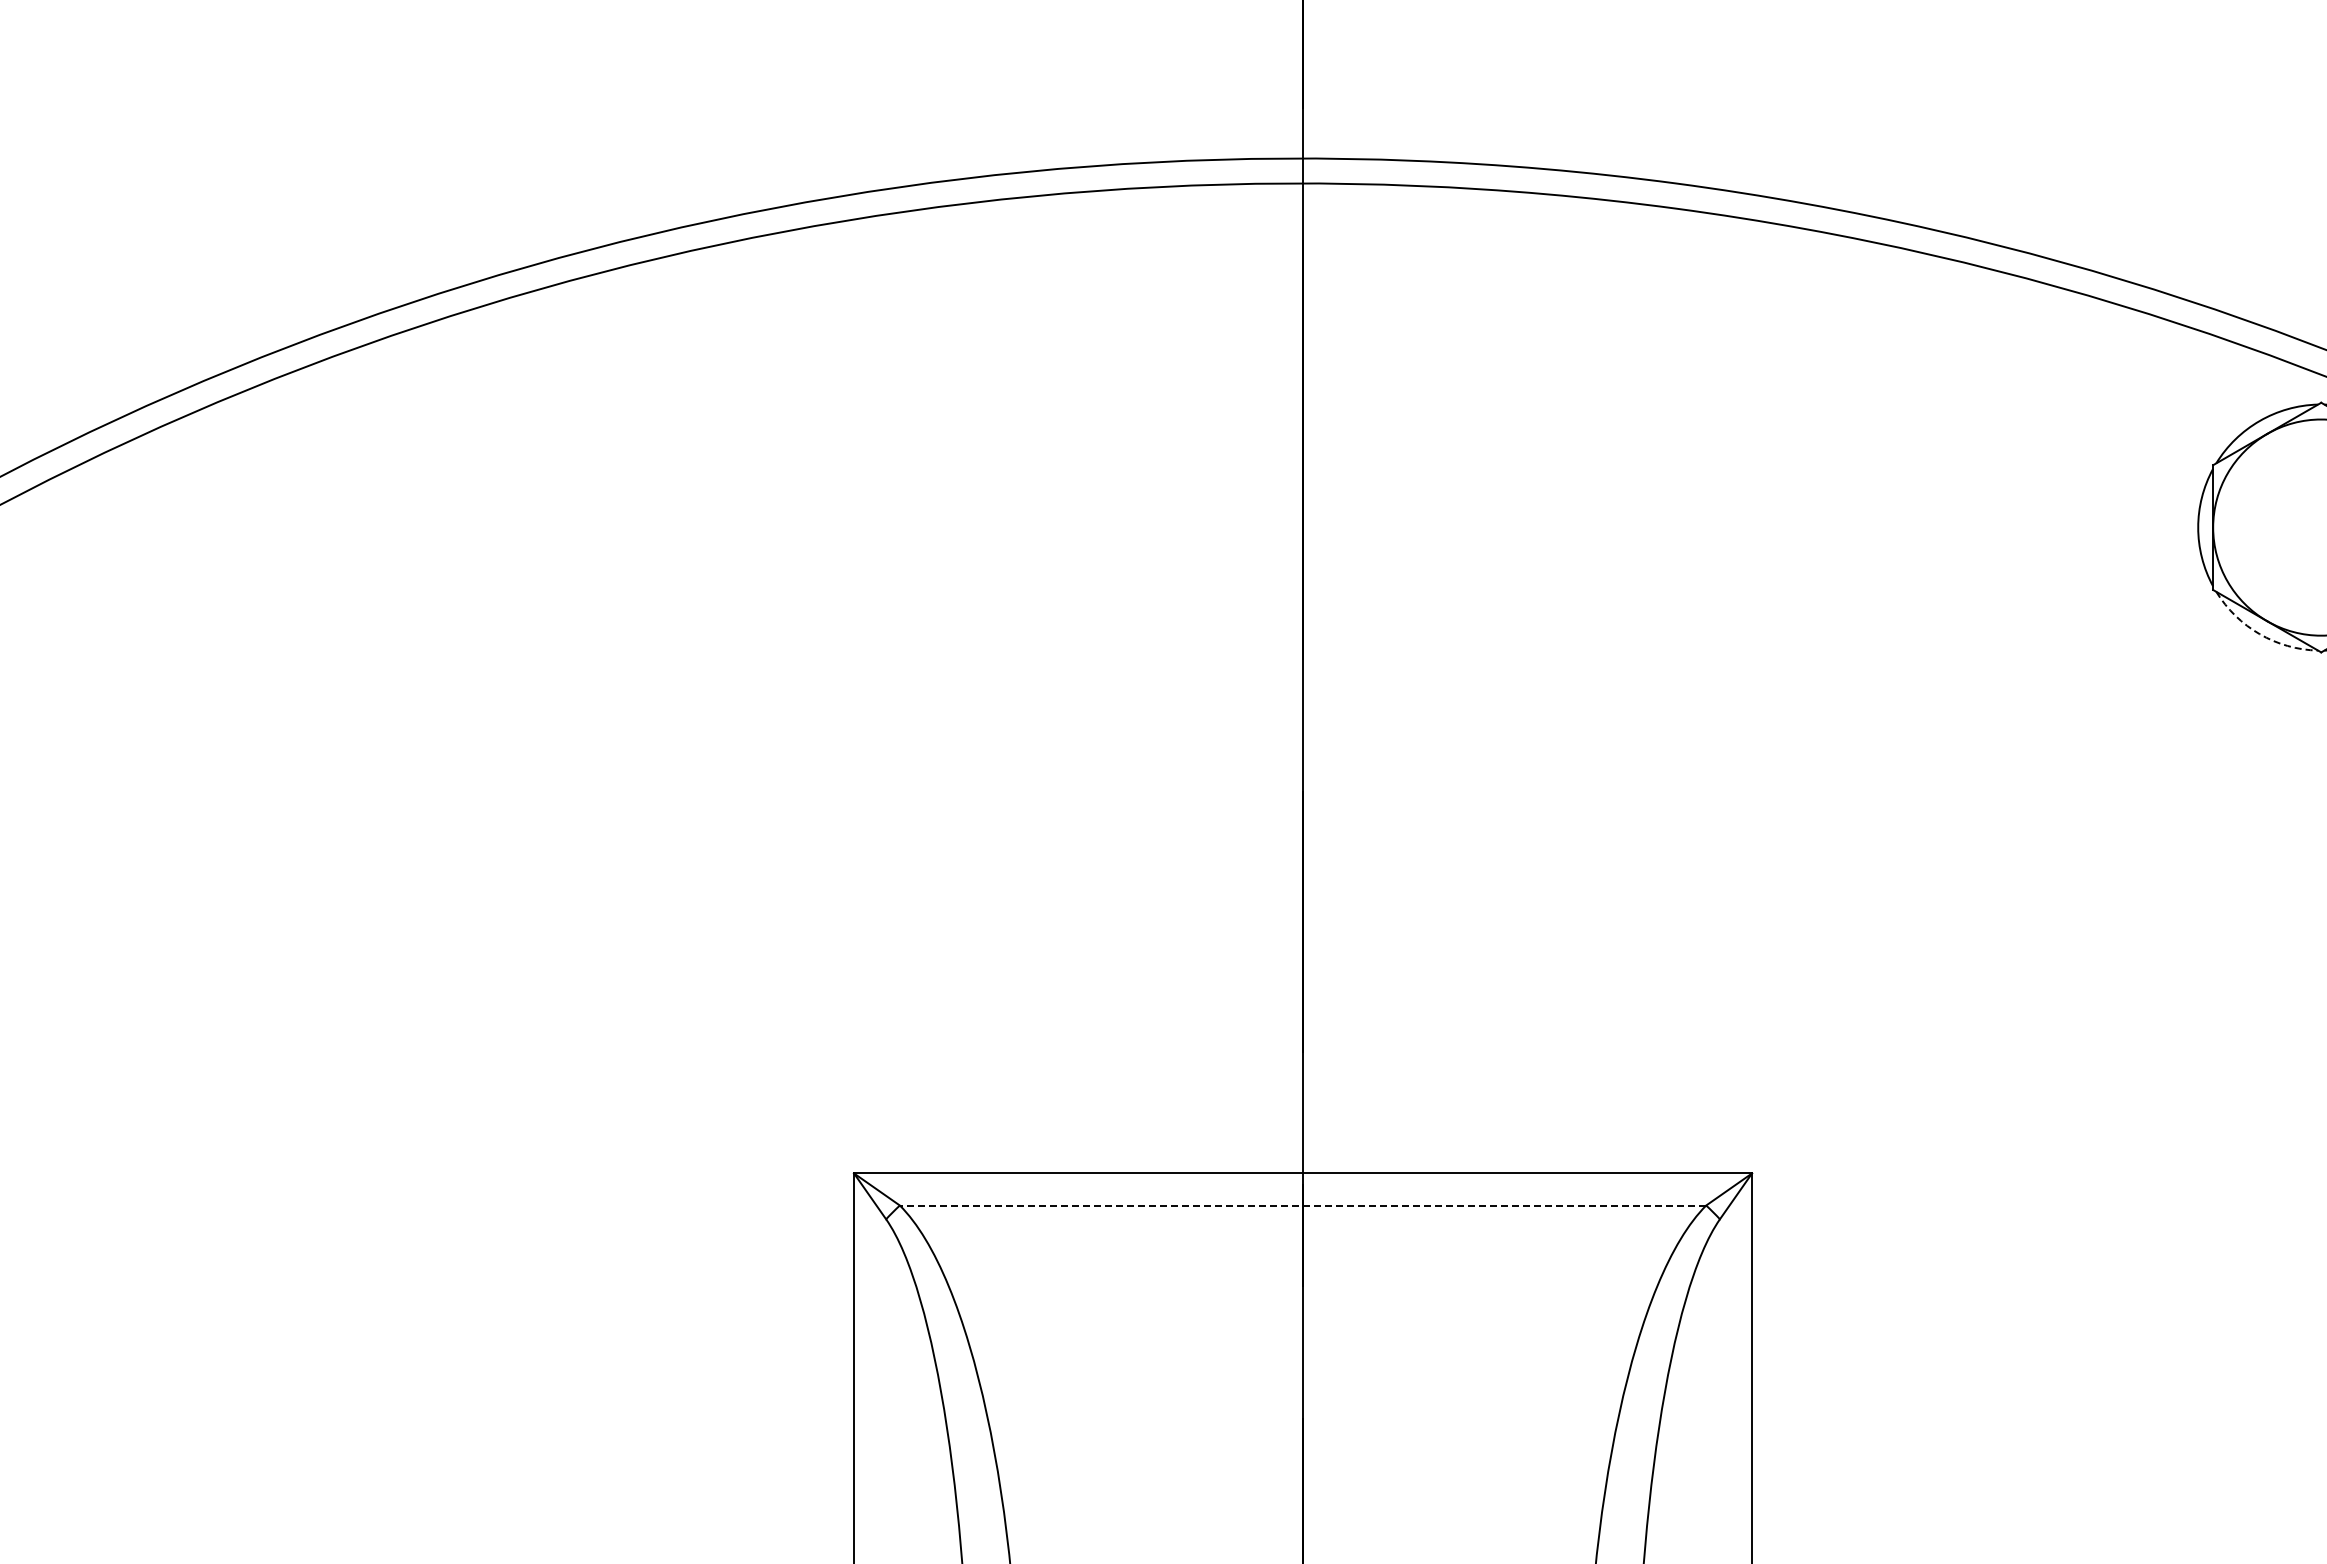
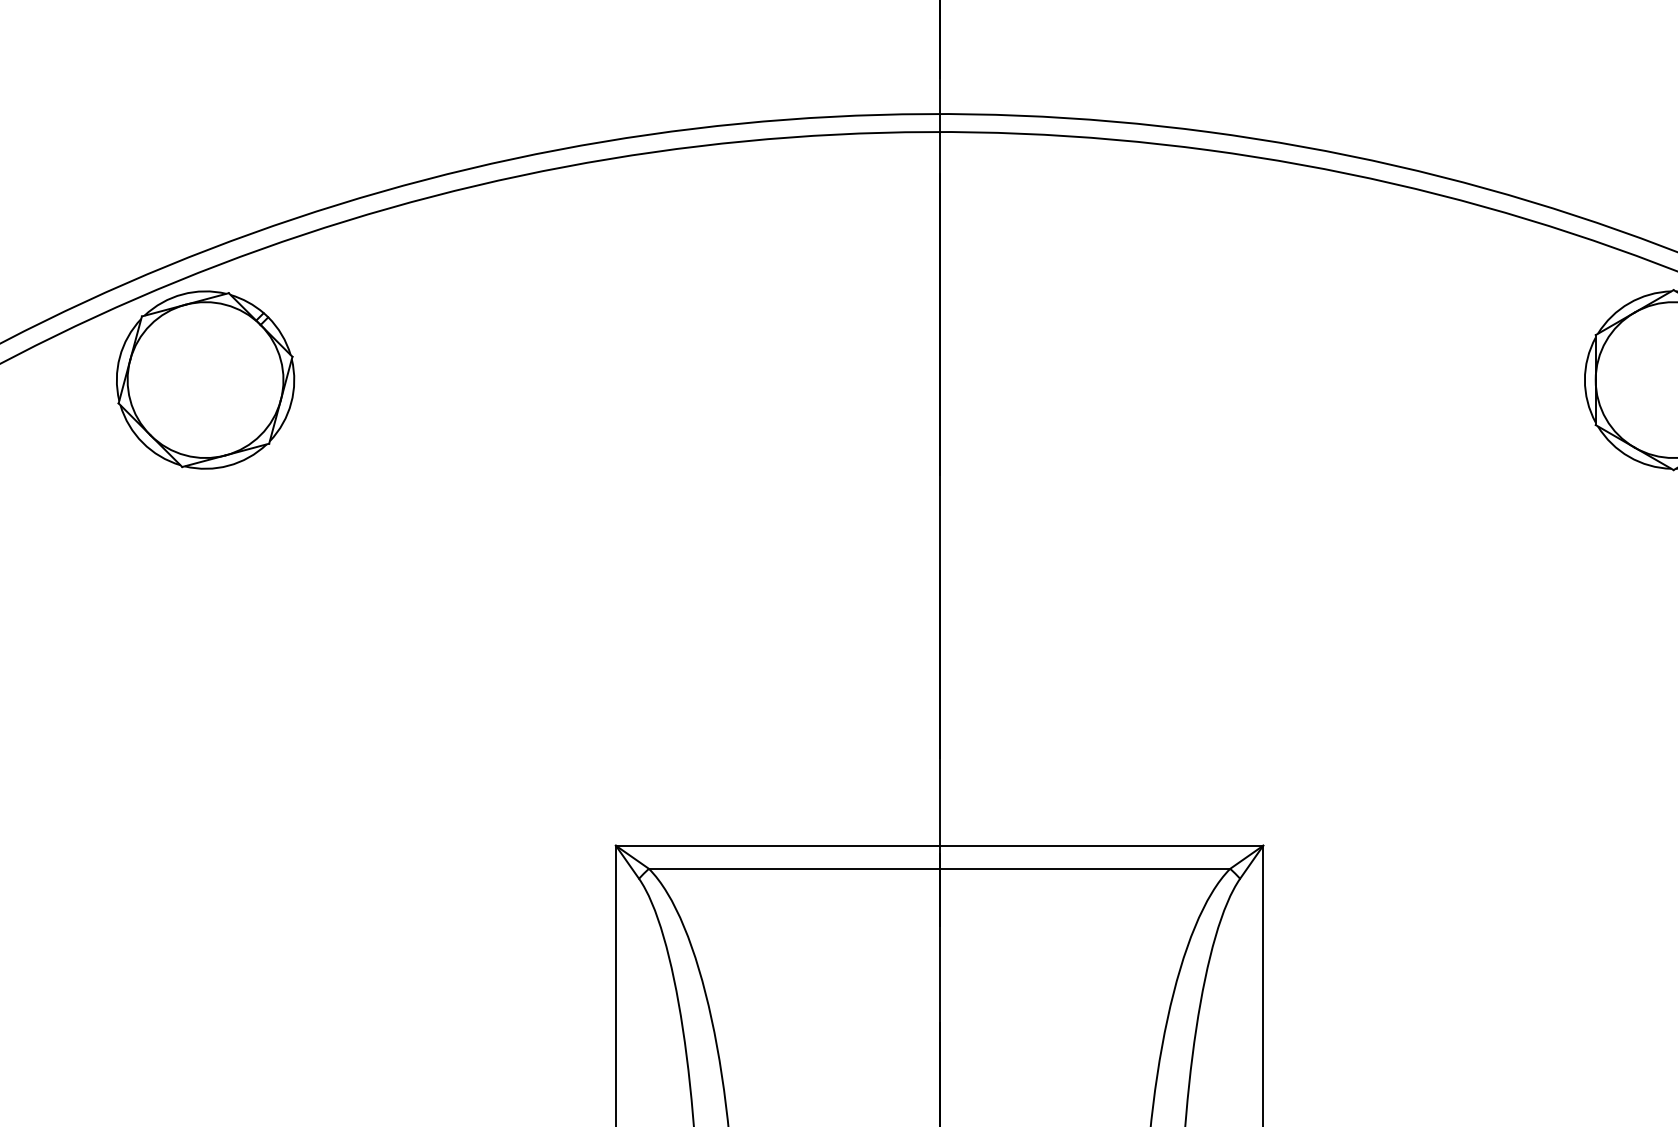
part: (284, 527) -> (205, 380), added
arc: (2259, 634) -> (1629, 457), dashed -> solid
line: (1302, 1205) -> (939, 868), dashed -> solid

